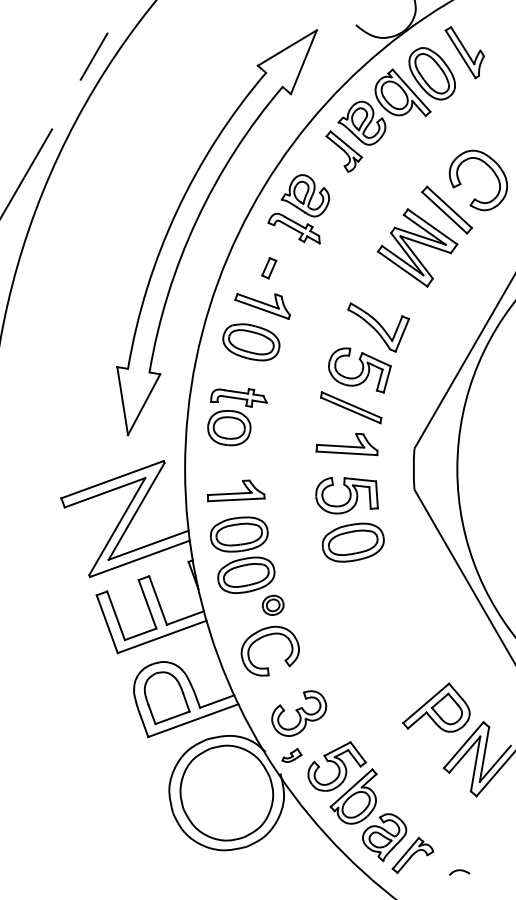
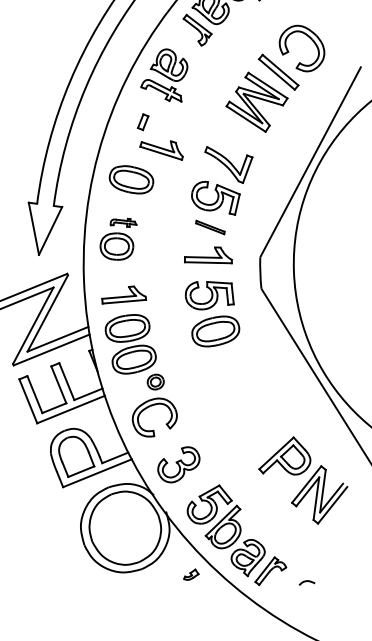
part: (262, 306) -> (161, 151), moved
part: (238, 397) -> (123, 222), size x0.6
part: (351, 407) -> (210, 227), size x0.6
part: (291, 755) -> (190, 574), moved

